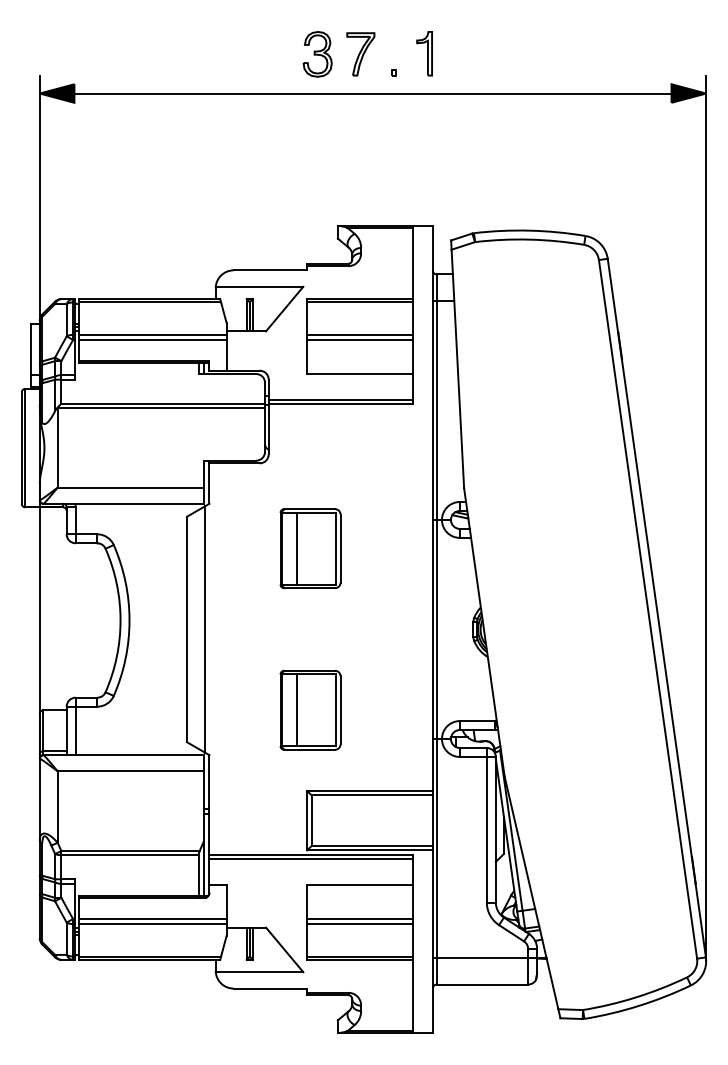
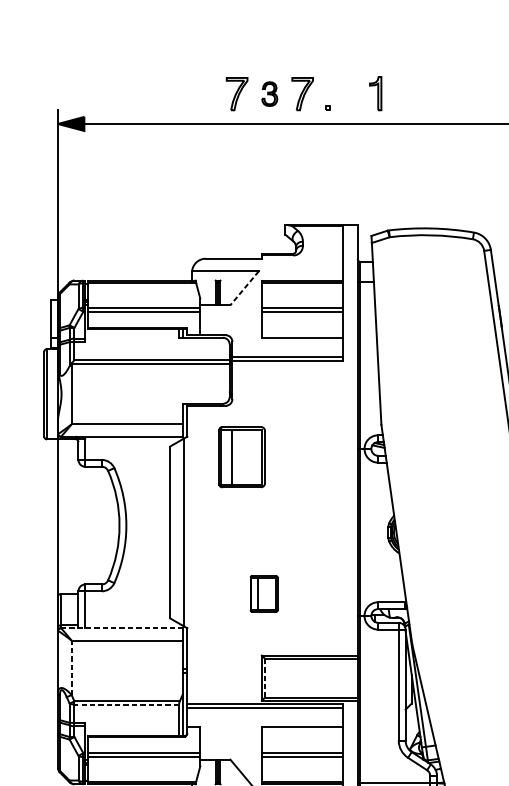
part: (424, 53) -> (375, 93), moved
part: (274, 54) -> (236, 94), added
part: (317, 54) -> (269, 94), size x0.7
line: (284, 309) -> (244, 288), solid -> dashed
part: (310, 548) -> (242, 457), moved
part: (310, 709) -> (264, 593), size x0.6
line: (124, 755) -> (122, 628), solid -> dashed
line: (57, 807) -> (71, 668), solid -> dashed
line: (311, 821) -> (265, 678), solid -> dashed
line: (130, 855) -> (127, 704), solid -> dashed

